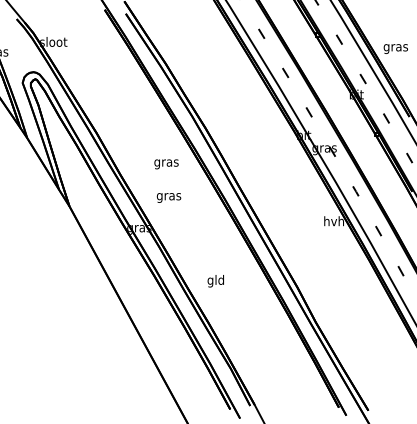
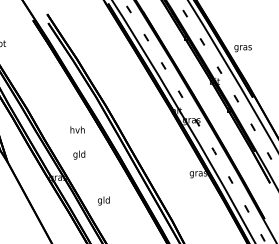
text: (166, 162) -> (77, 130), gras -> hvh
text: (168, 196) -> (79, 155), gras -> gld
text: (334, 222) -> (198, 173), hvh -> gras
text: (215, 281) -> (103, 201), moved

